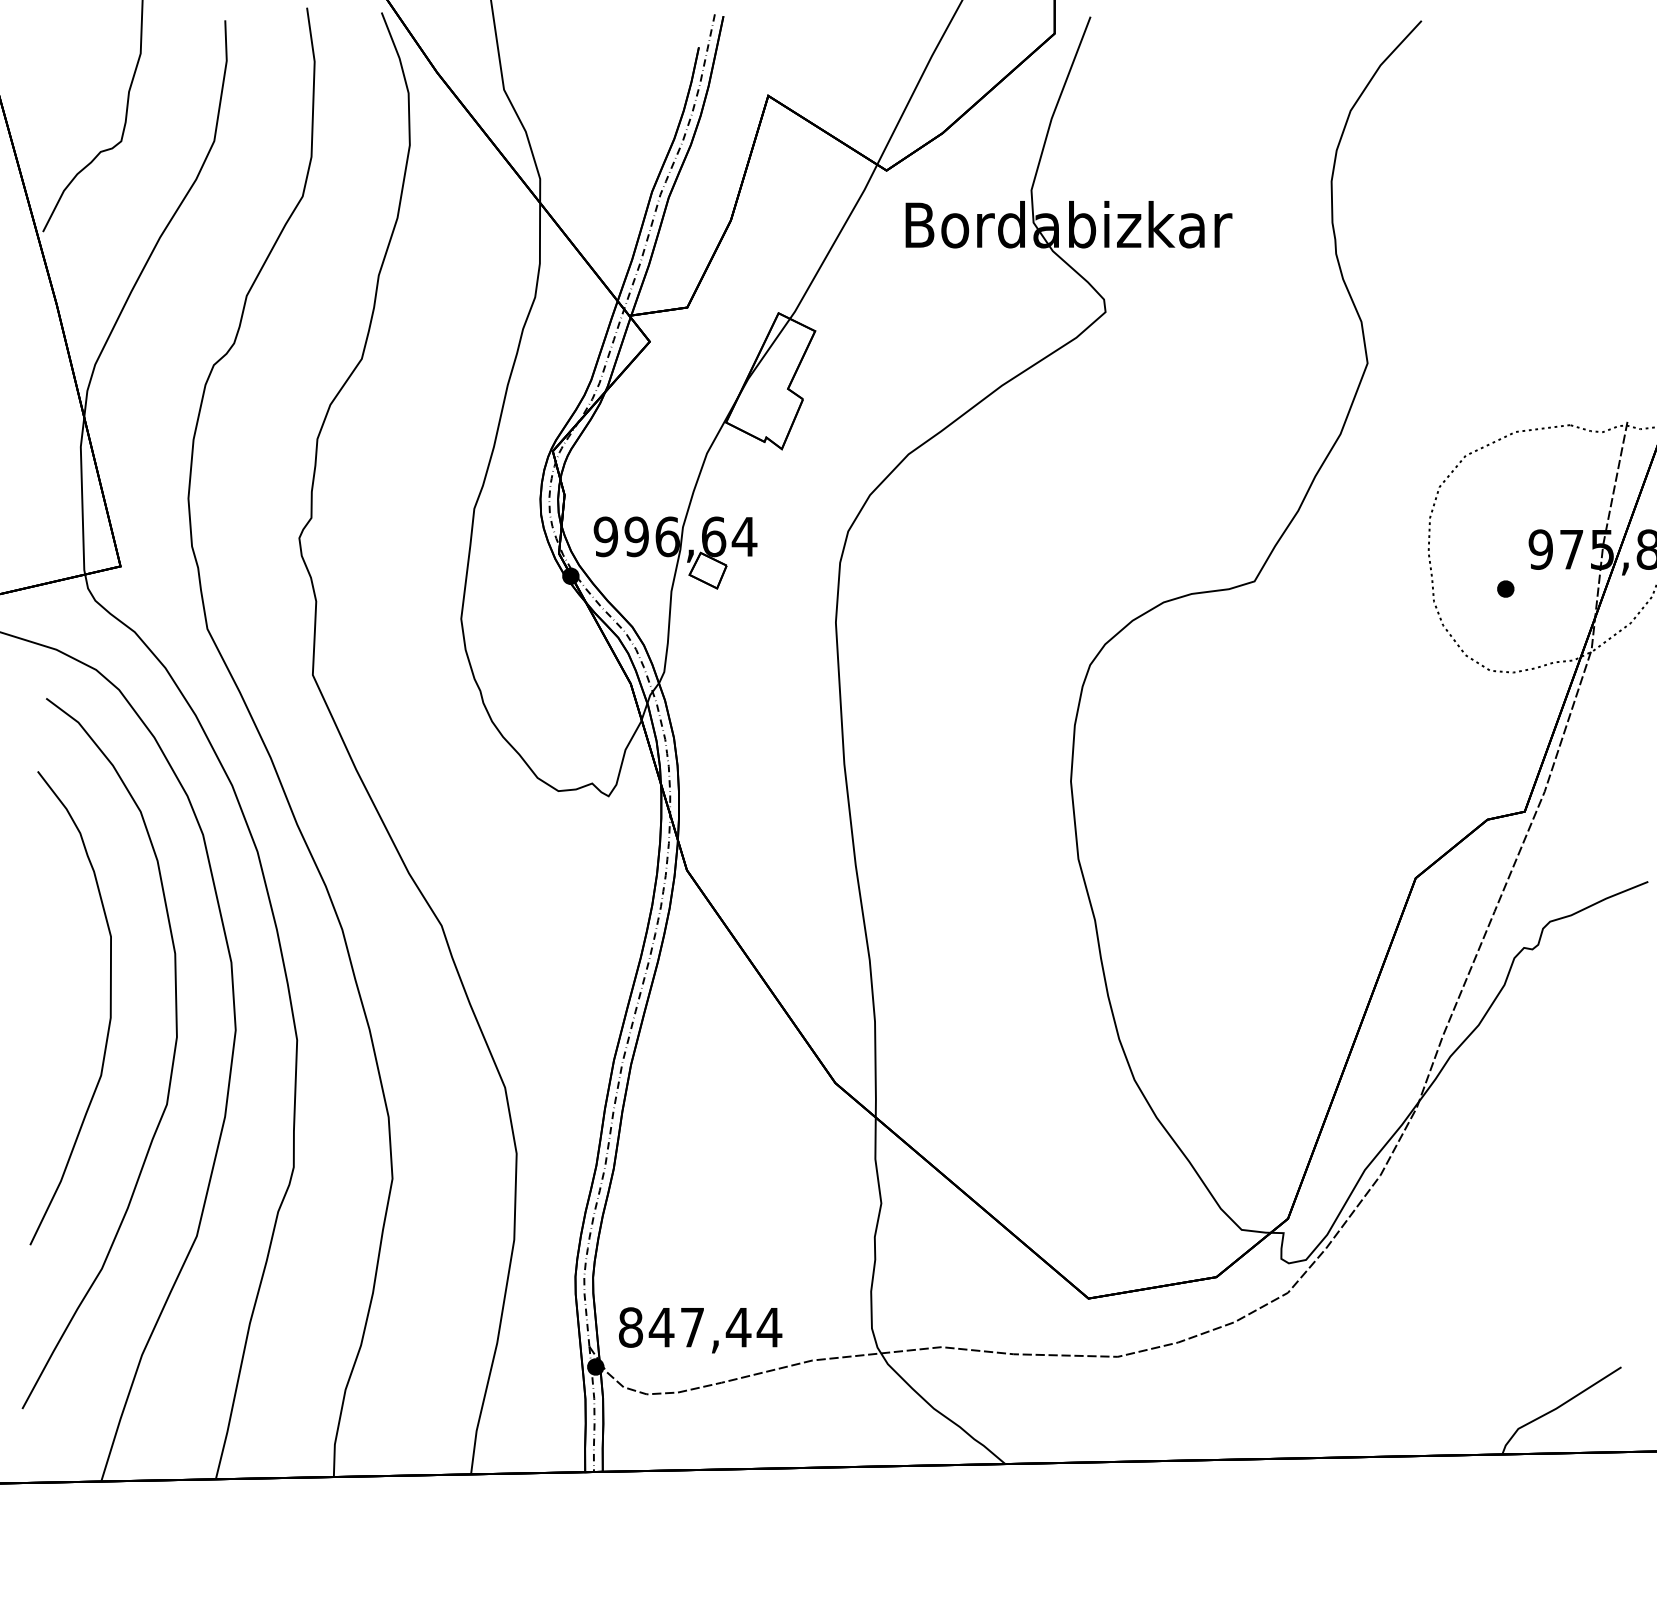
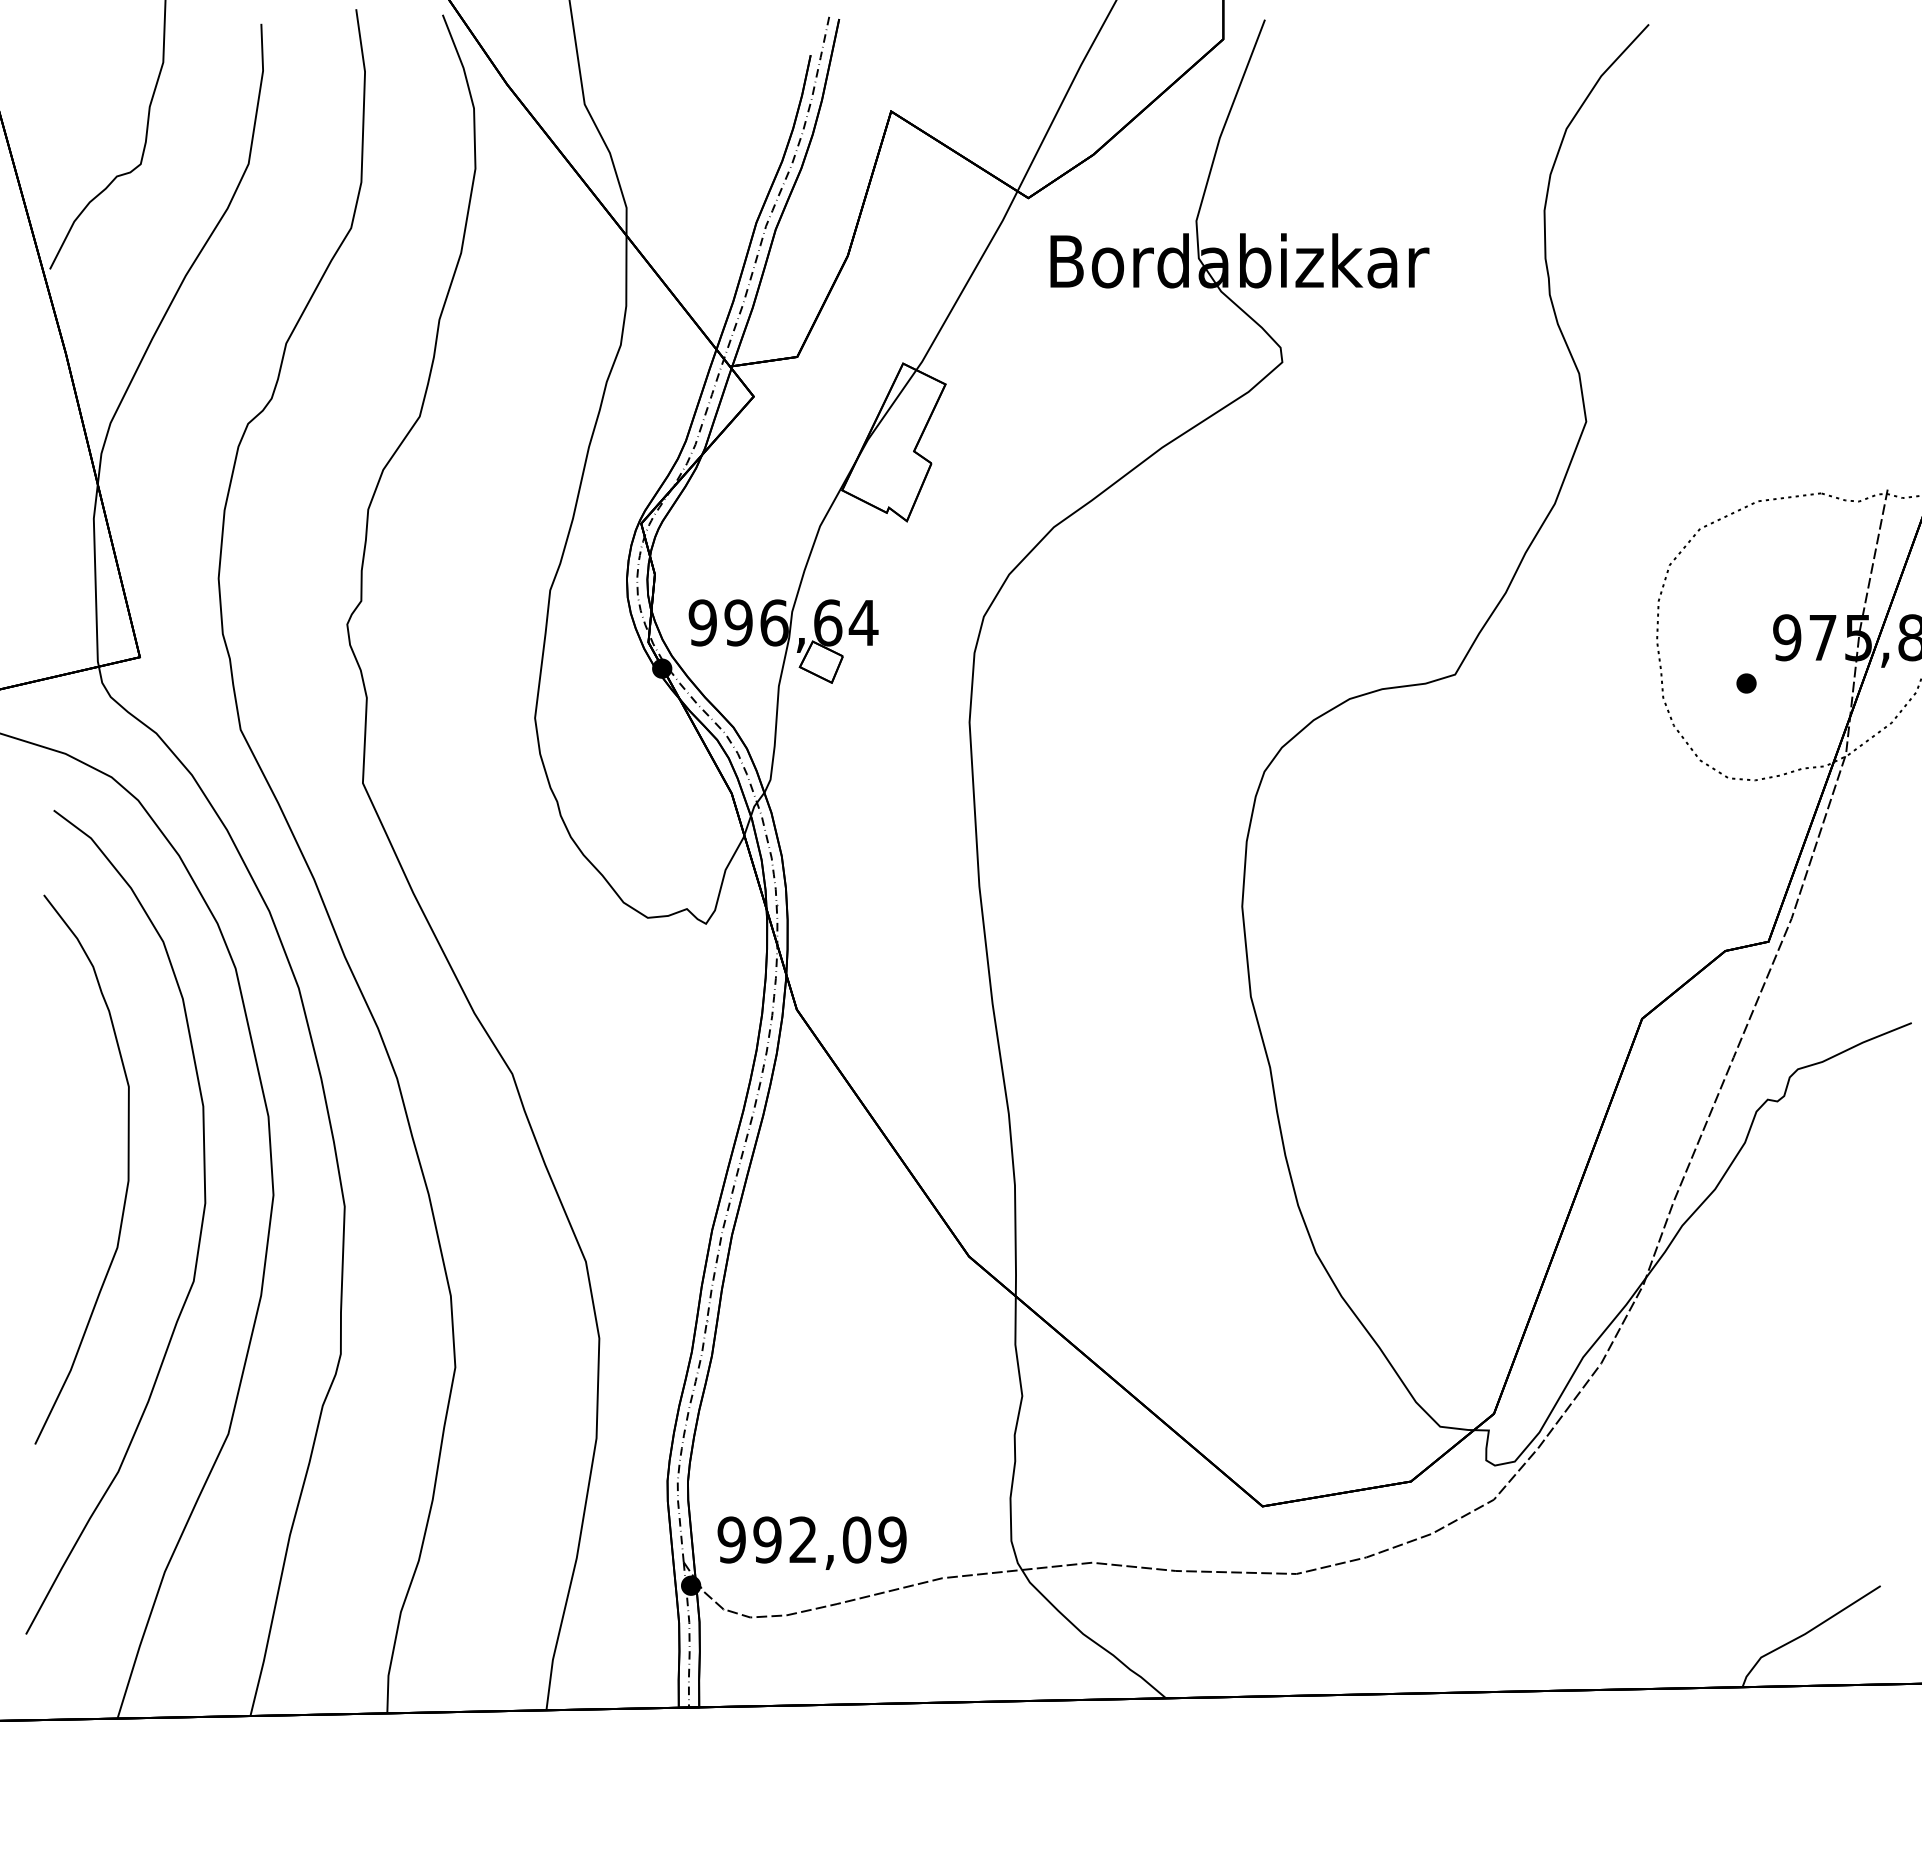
text: (700, 1327) -> (812, 1539), 847,44 -> 992,09

